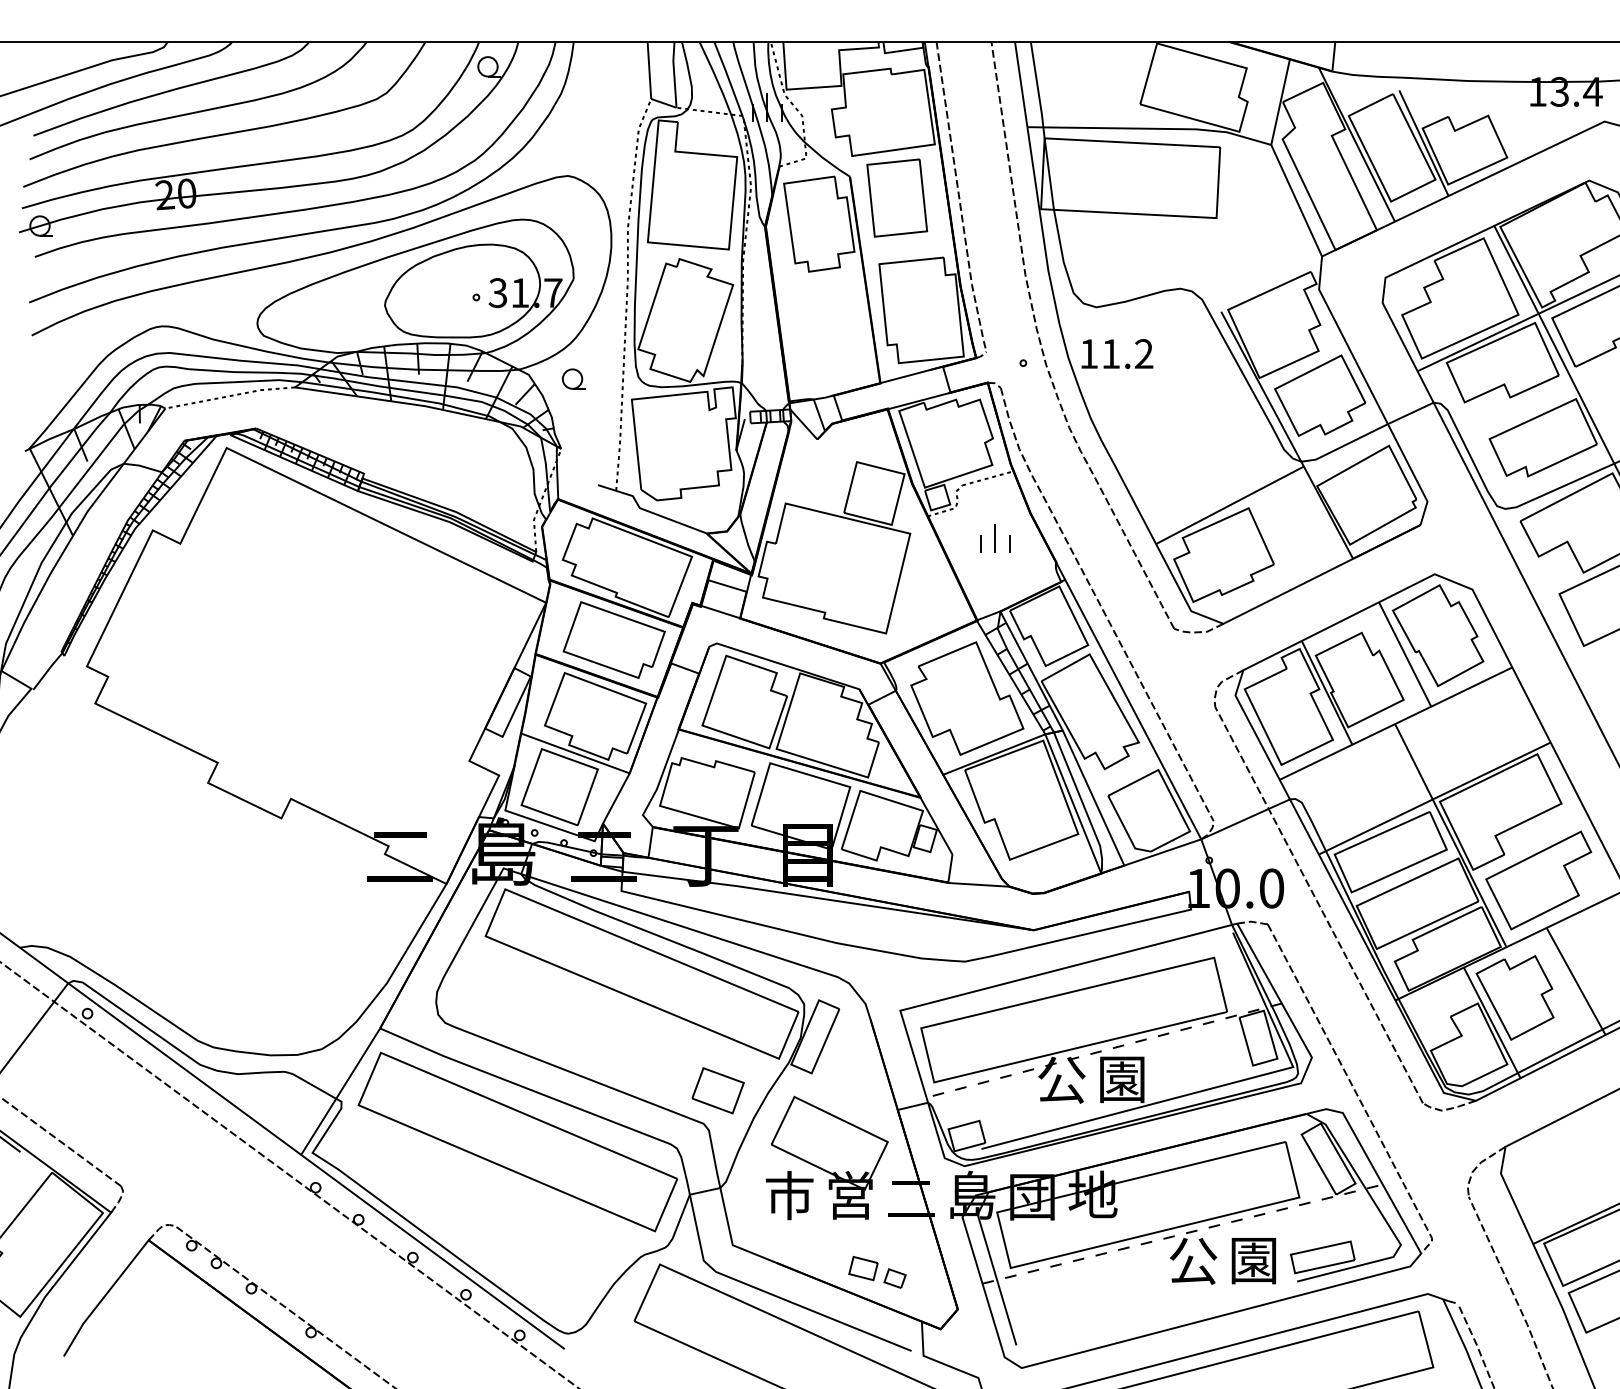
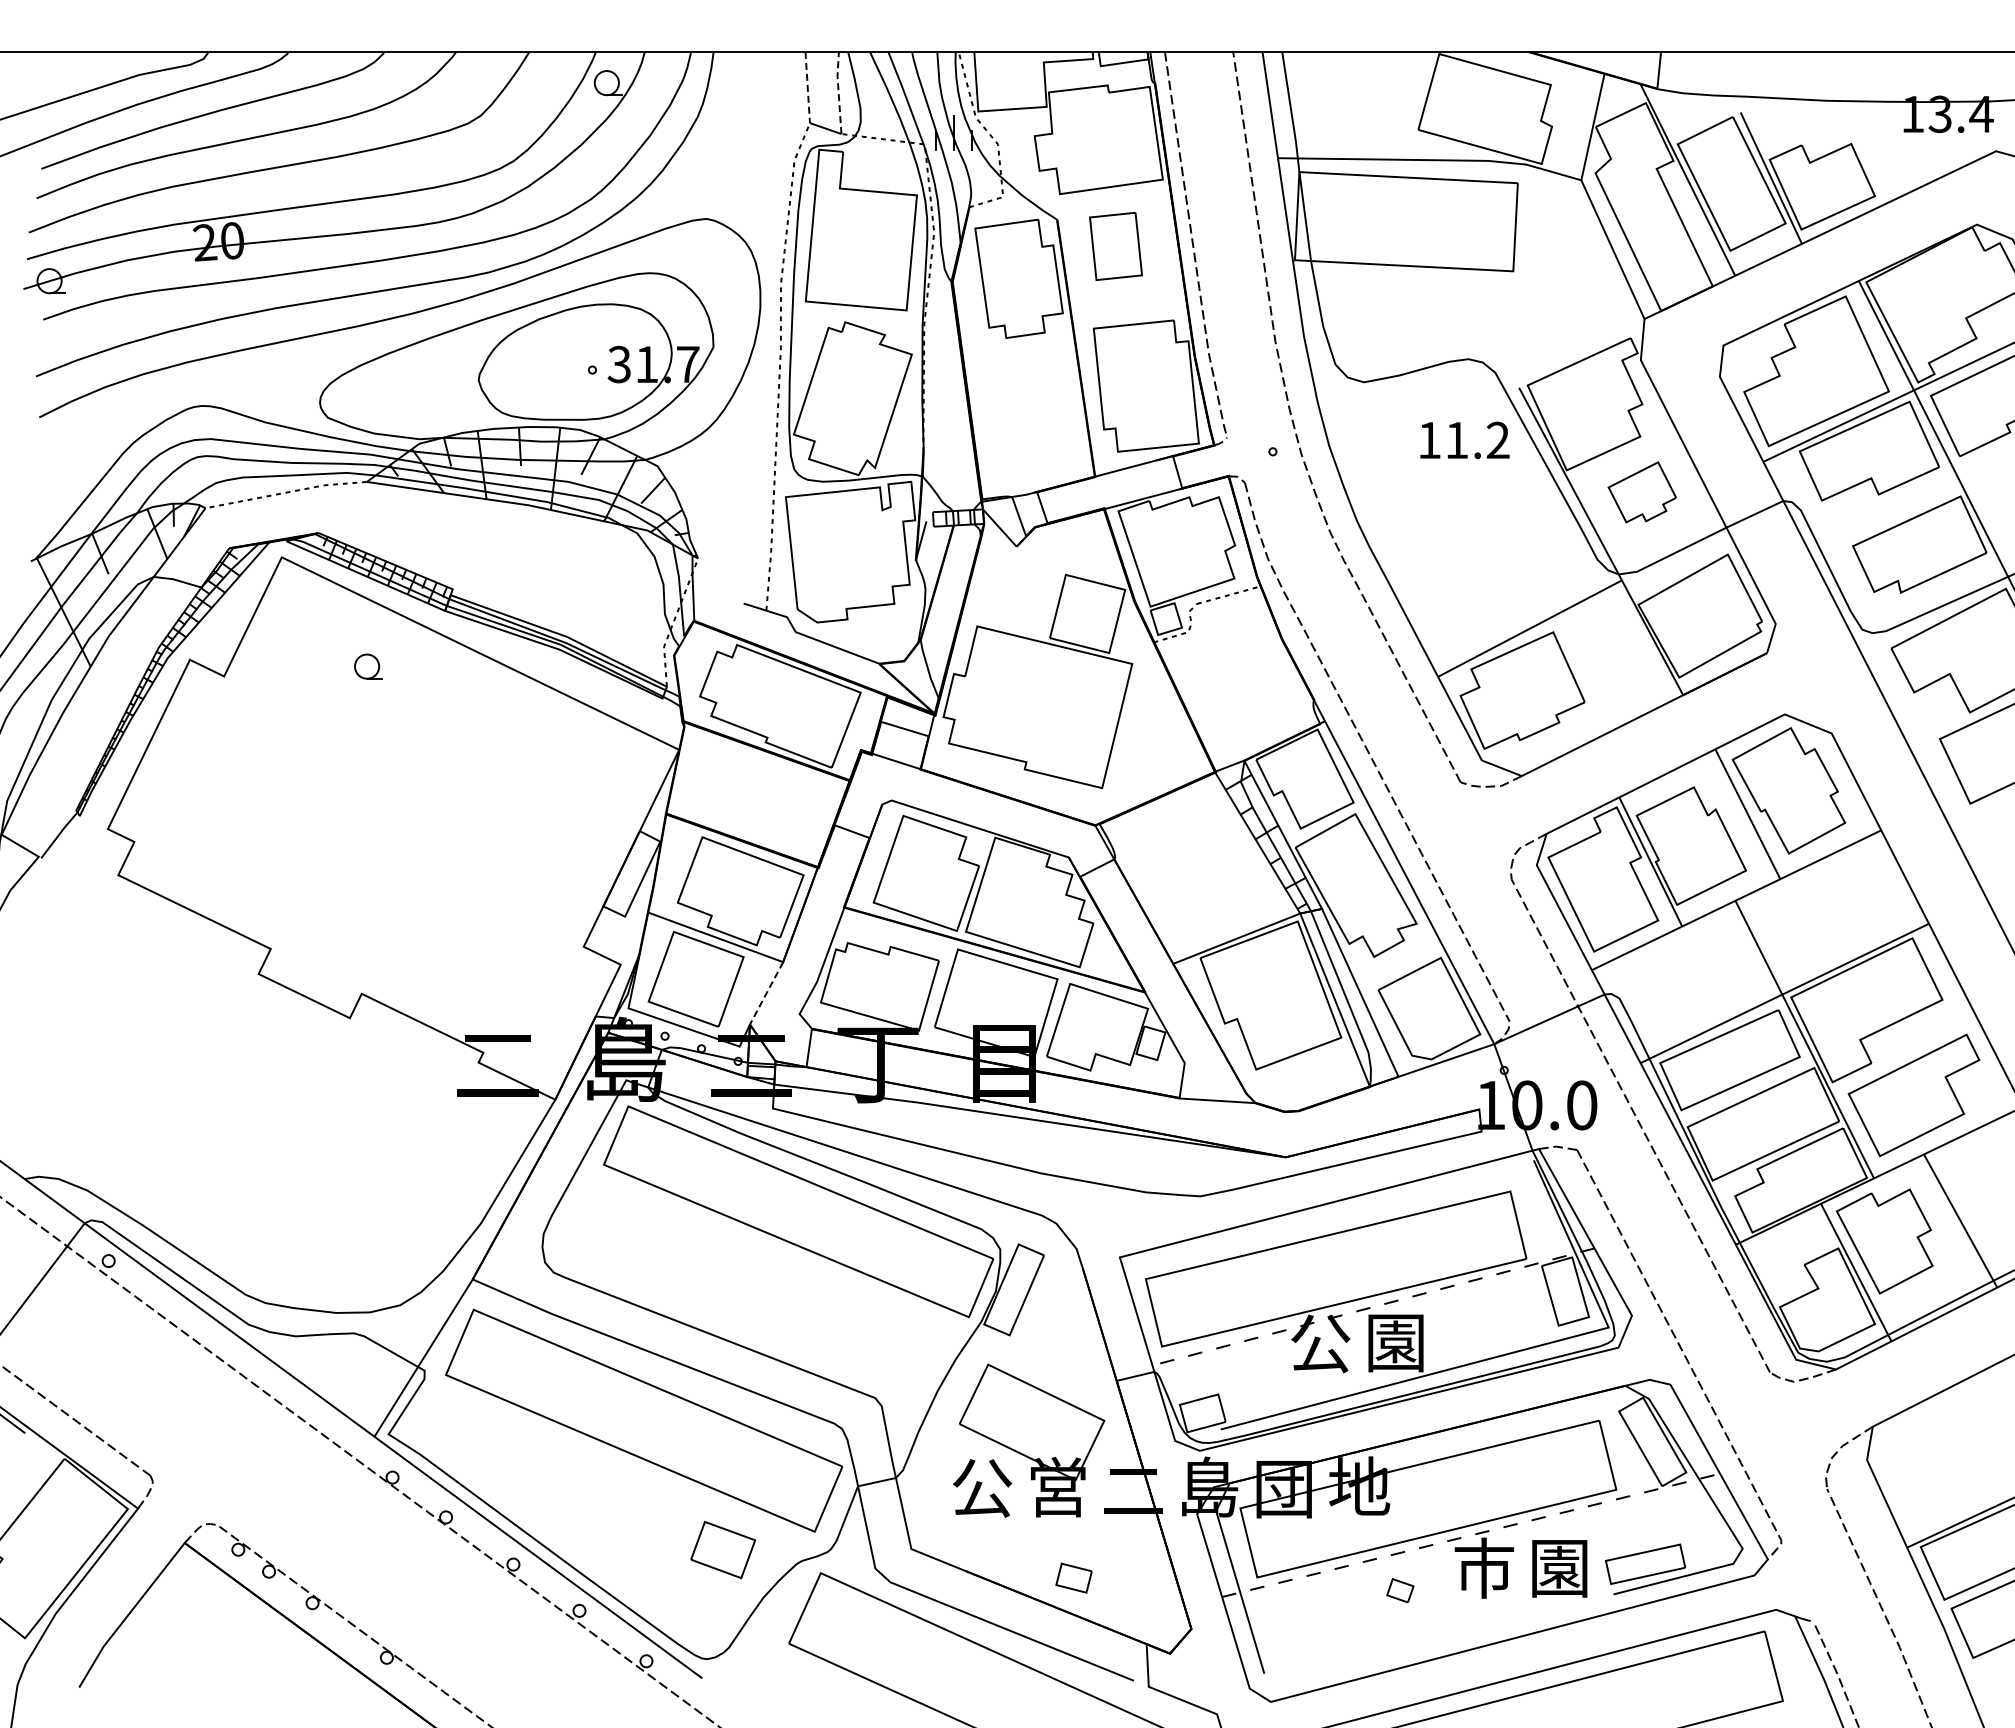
line: (649, 70) -> (807, 87), solid -> dashed
line: (674, 73) -> (838, 91), solid -> dashed
part: (896, 198) -> (1115, 246), size x0.7
text: (1117, 354) -> (1464, 440), moved
part: (573, 379) -> (368, 666), moved
part: (1320, 395) -> (1642, 492), size x0.6
part: (994, 538) -> (1237, 669), removed
part: (613, 640) -> (763, 796), removed
part: (966, 698) -> (1202, 869), removed
line: (616, 798) -> (766, 993), solid -> dashed
part: (718, 1090) -> (723, 1549), moved
text: (789, 1194) -> (982, 1486), 市 -> 公
text: (1193, 1259) -> (1484, 1567), 公 -> 市
part: (895, 1278) -> (1400, 1590), moved

